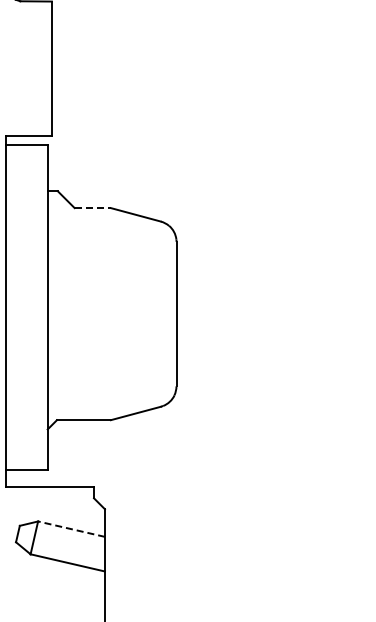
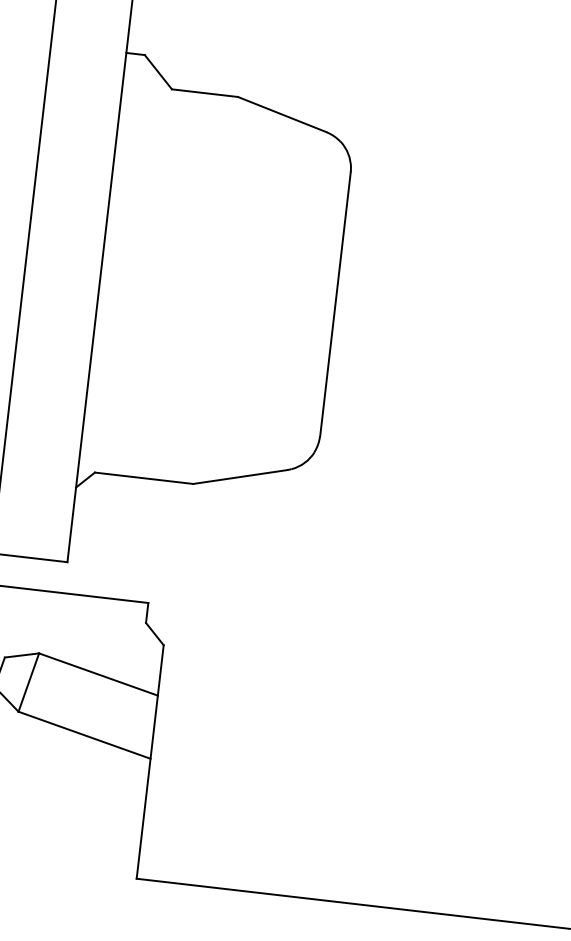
line: (93, 208) -> (206, 94), dashed -> solid
line: (71, 529) -> (98, 675), dashed -> solid

